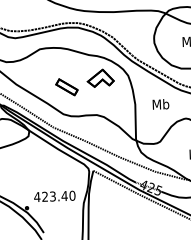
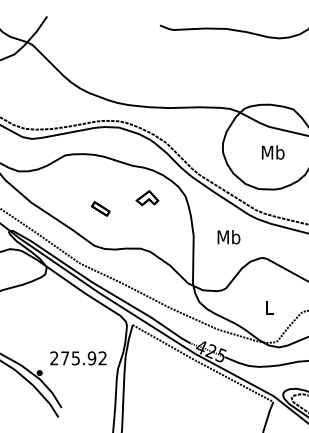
part: (100, 77) -> (147, 197), size x0.6
part: (66, 86) -> (100, 208), size x0.6
text: (54, 196) -> (77, 358), 423.40 -> 275.92

